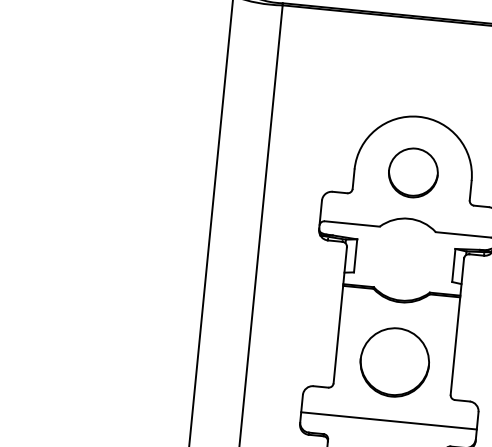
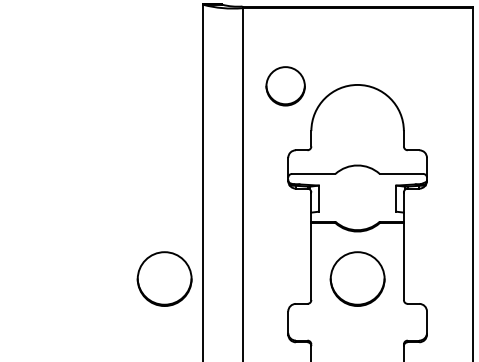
circle: (413, 173) -> (285, 86), moved
part: (150, 337) -> (164, 278), added
line: (388, 421) -> (357, 325), removed

